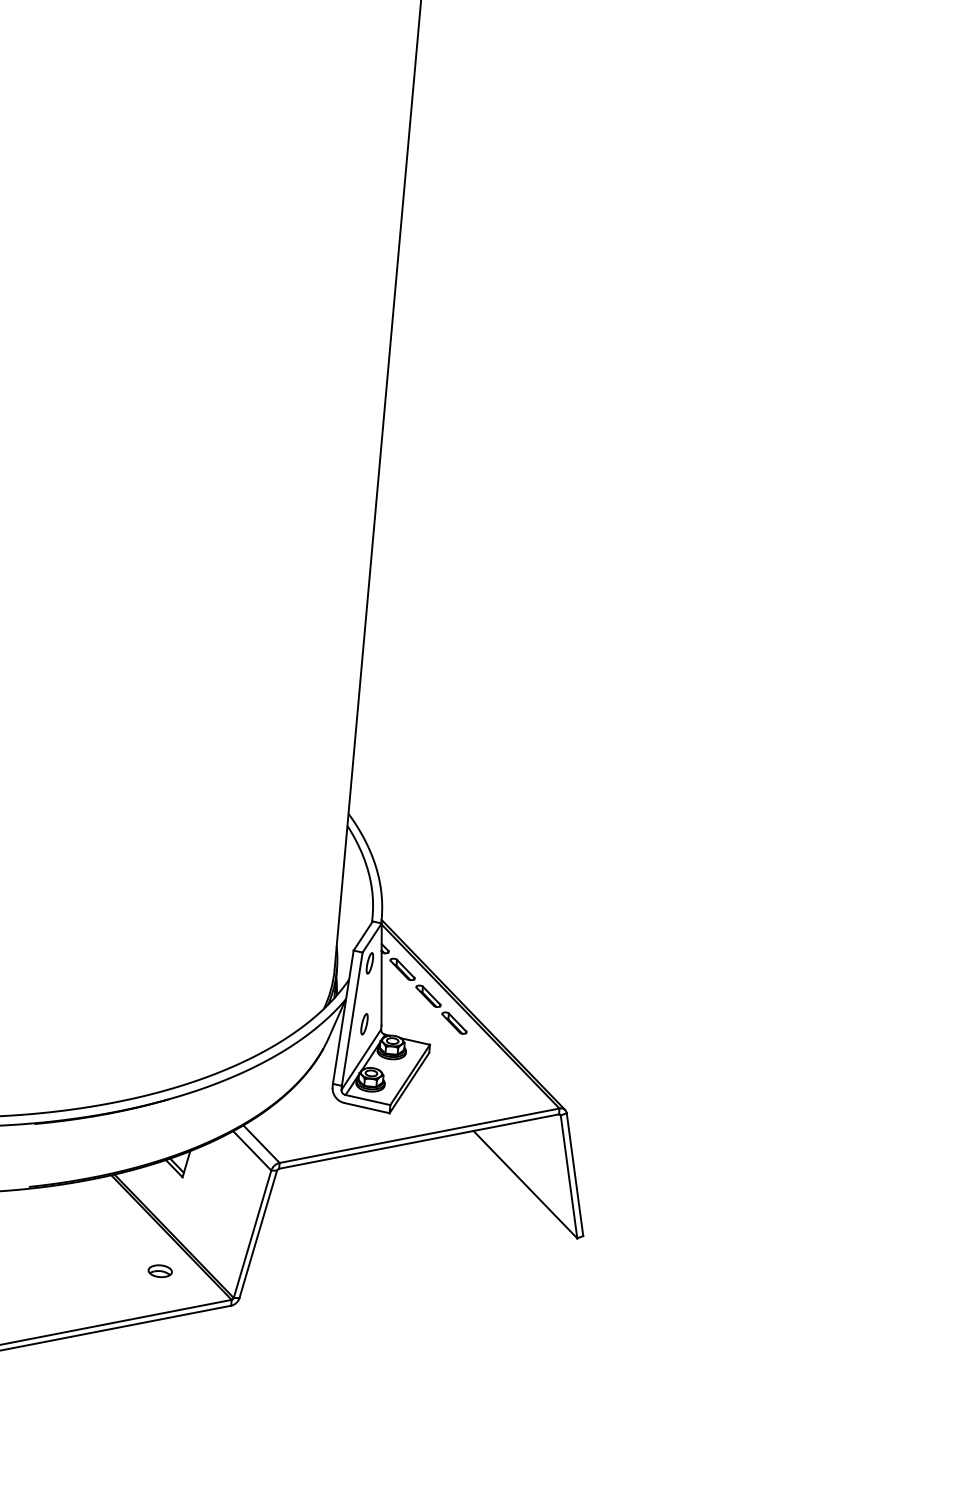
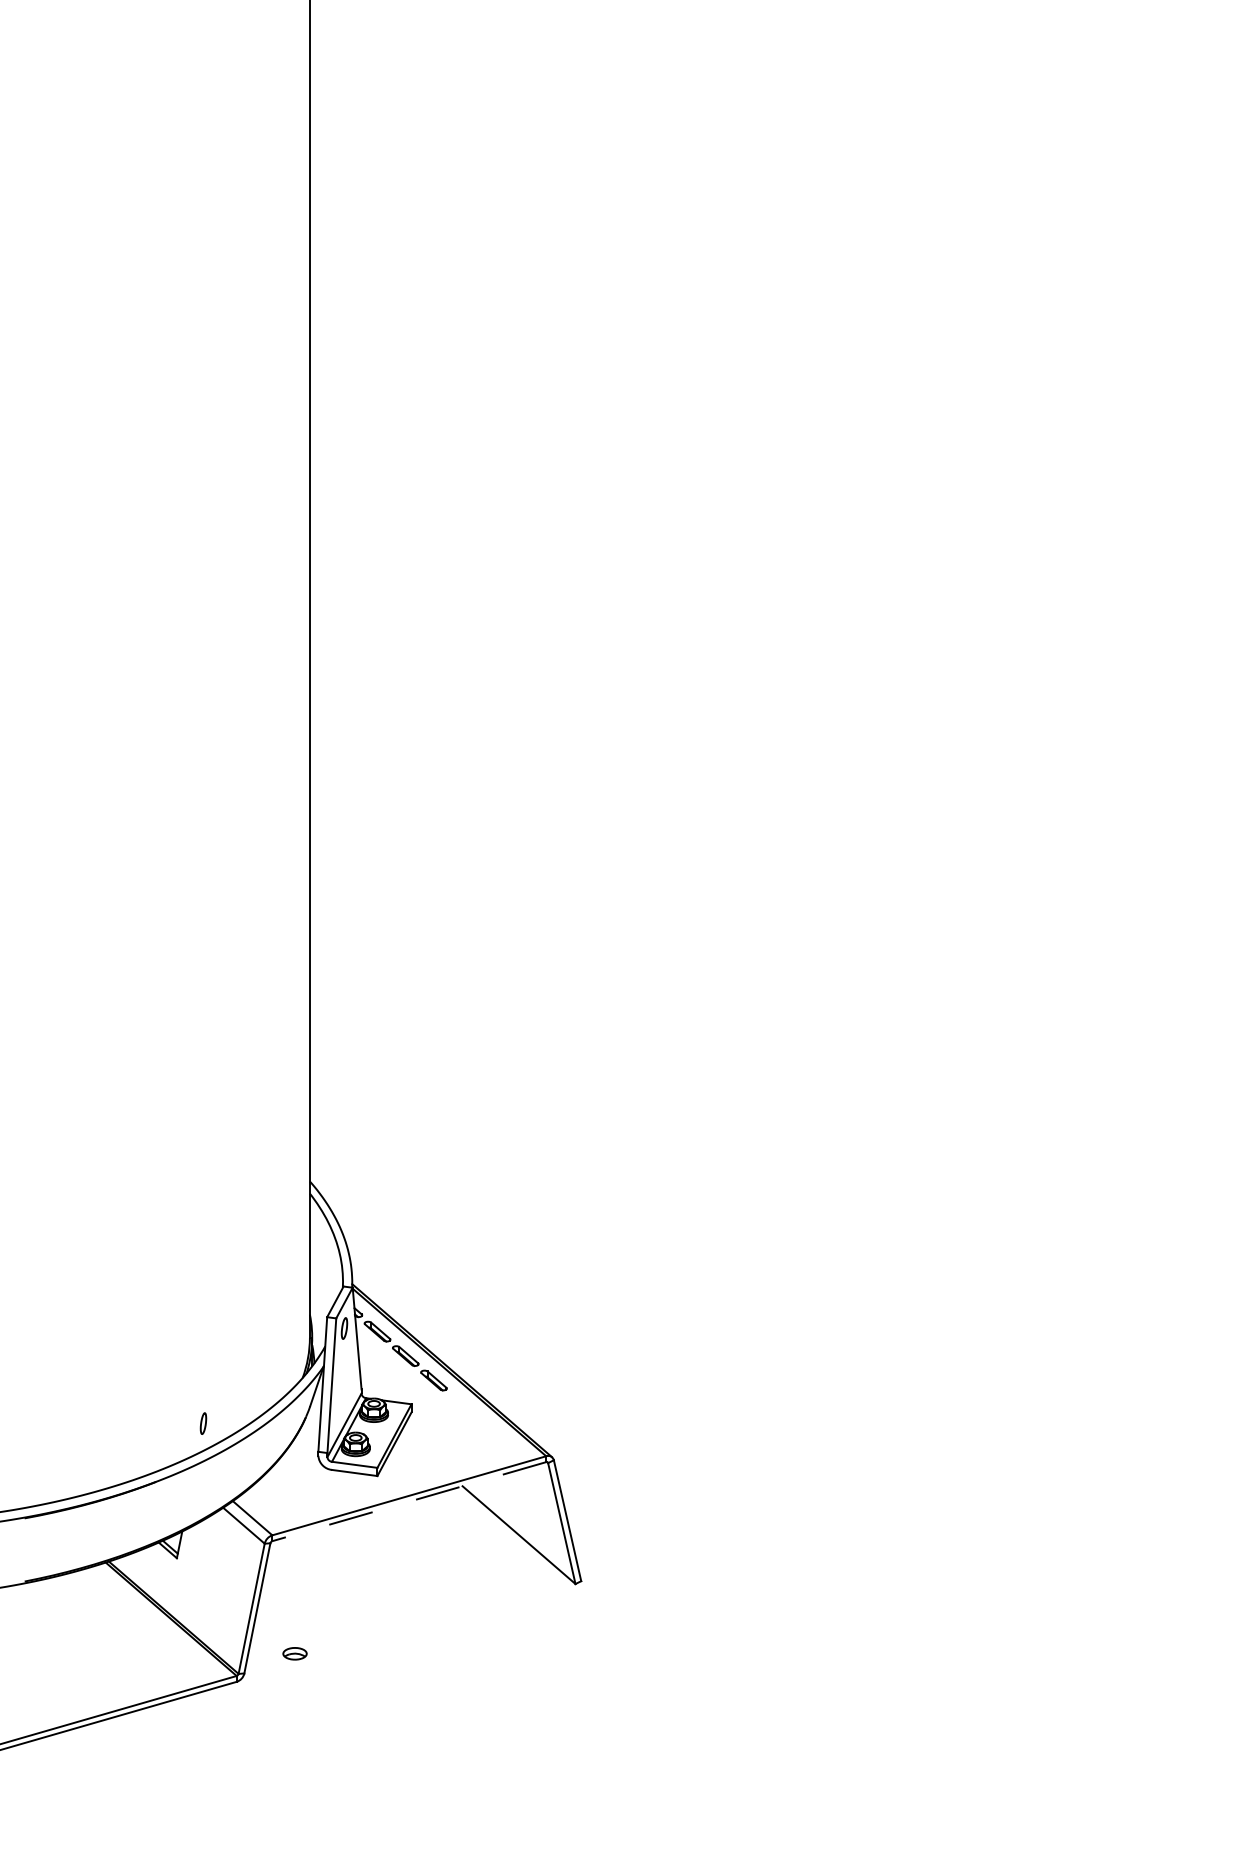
part: (364, 1024) -> (203, 1423), moved
line: (419, 1141) -> (409, 1501), solid -> dashed
part: (159, 1270) -> (294, 1653), moved

